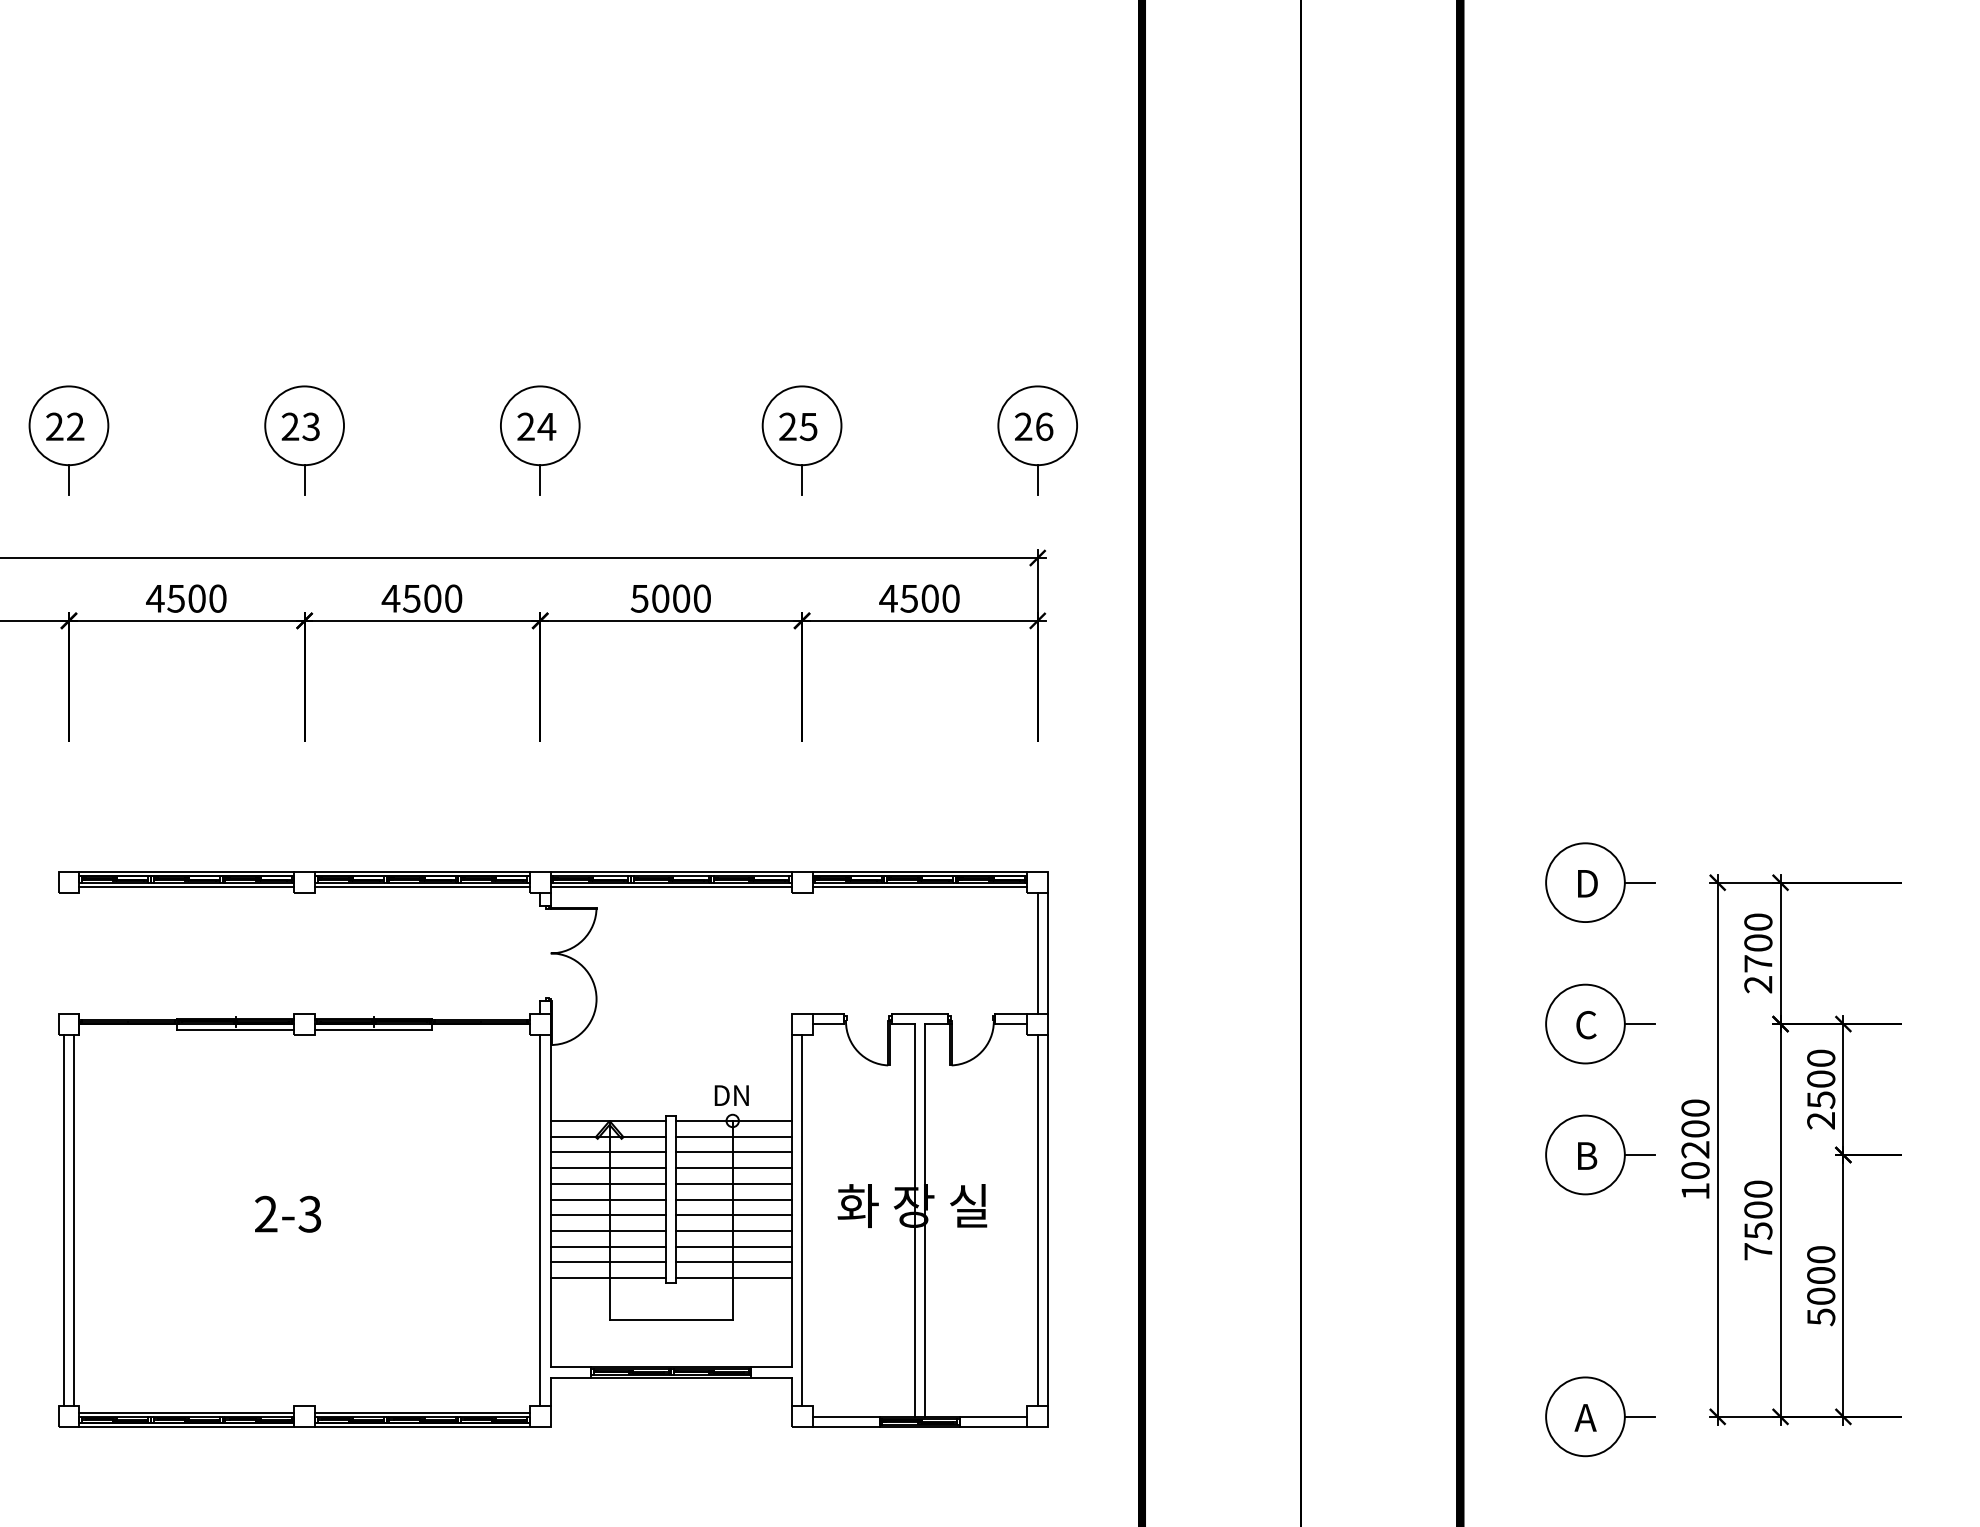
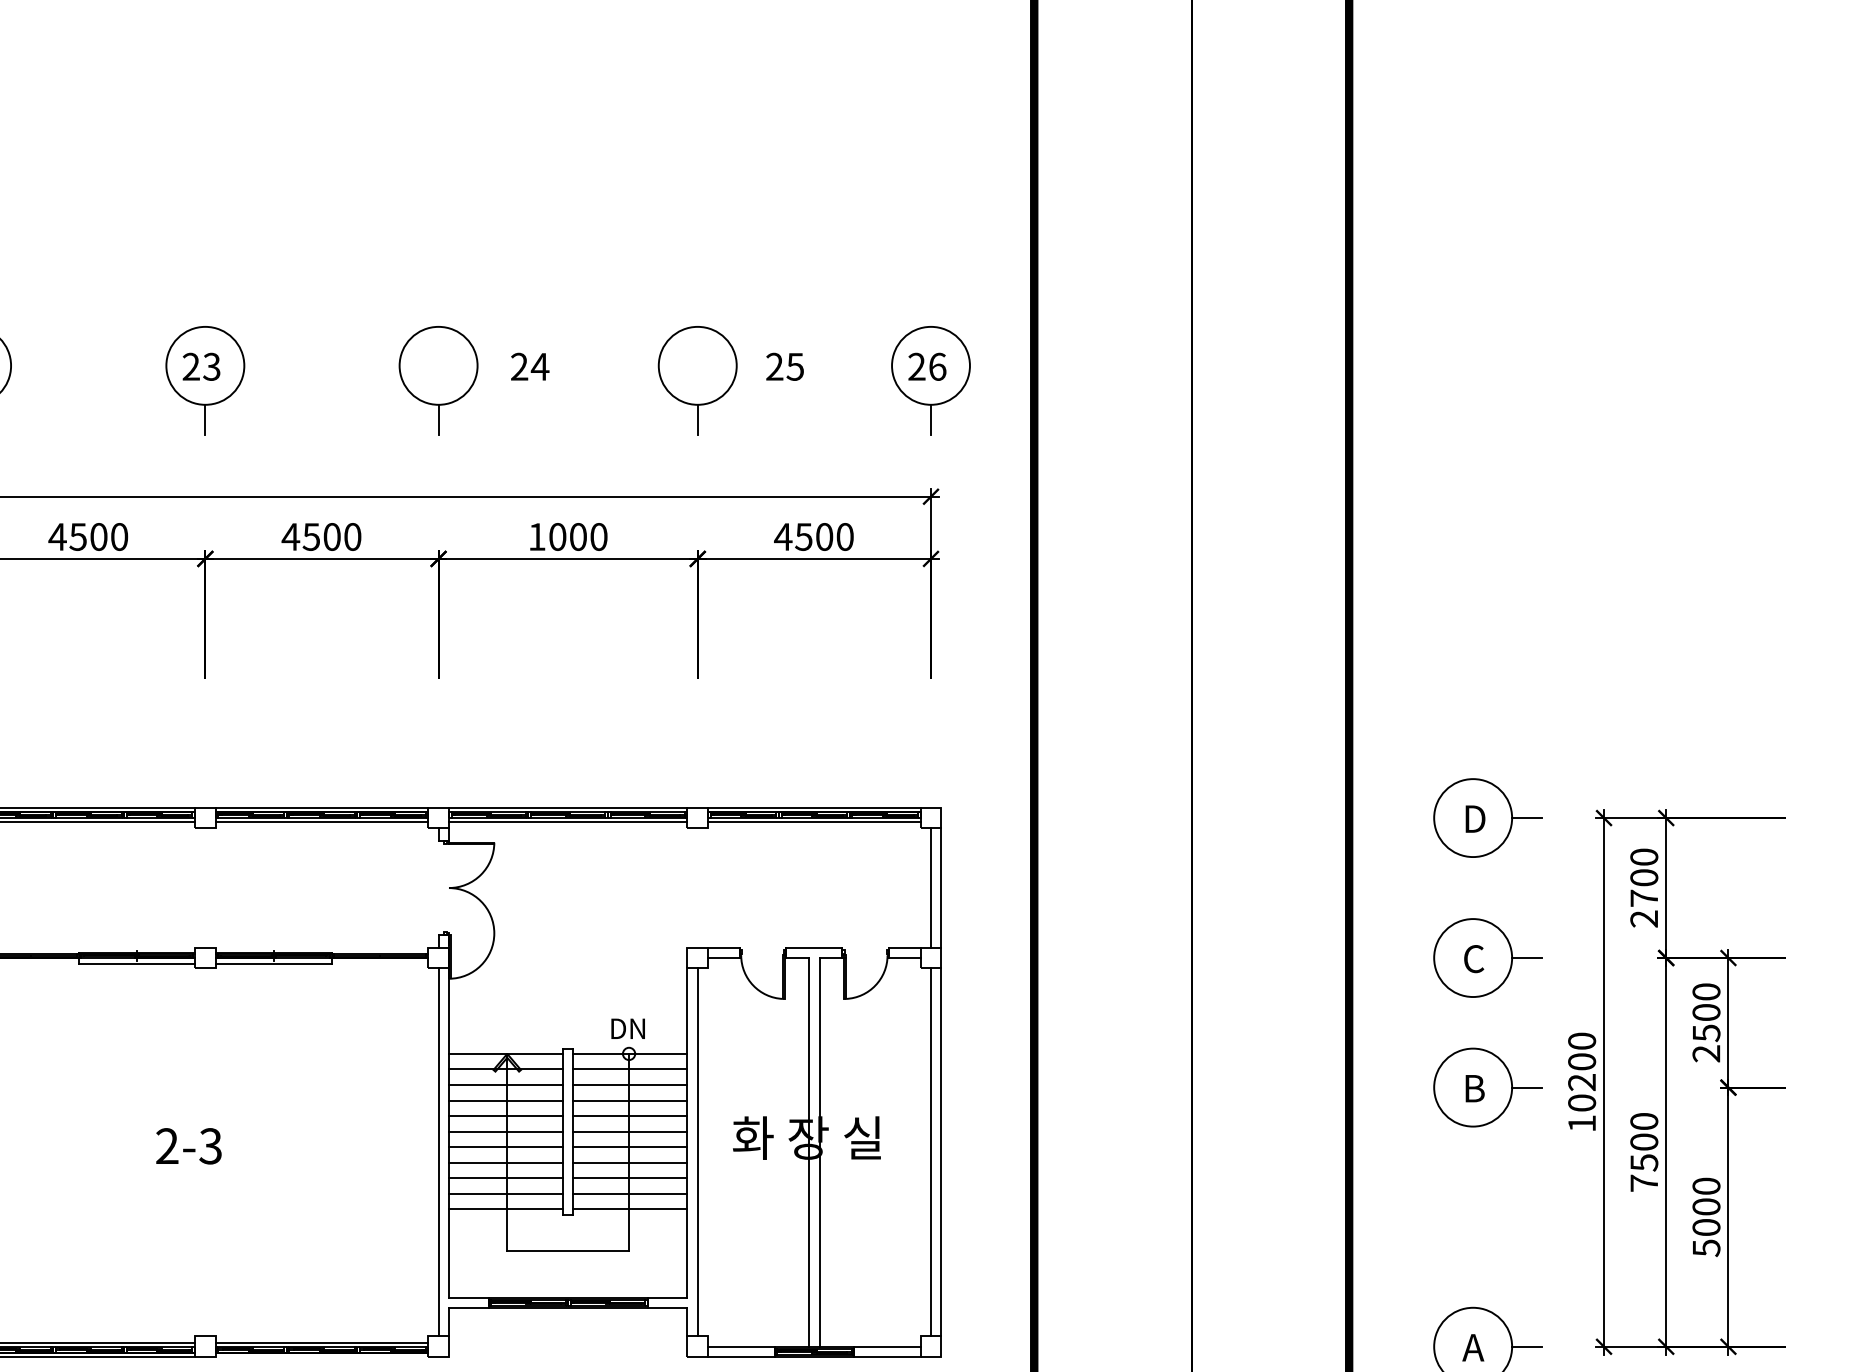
text: (536, 426) -> (529, 366), moved
text: (798, 426) -> (785, 366), moved
text: (639, 598) -> (536, 536), 5000 -> 1000
line: (422, 1427) -> (322, 1357), removed

